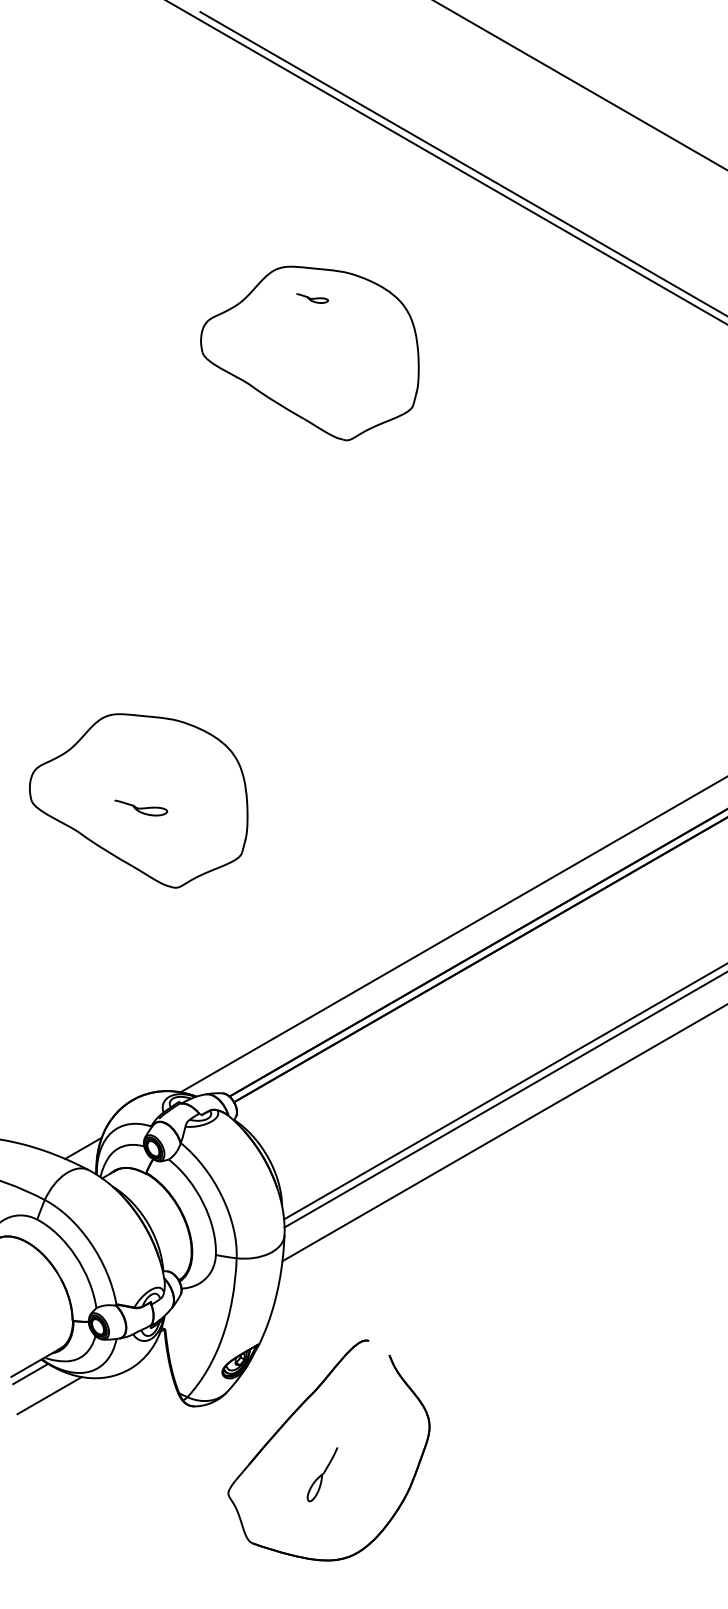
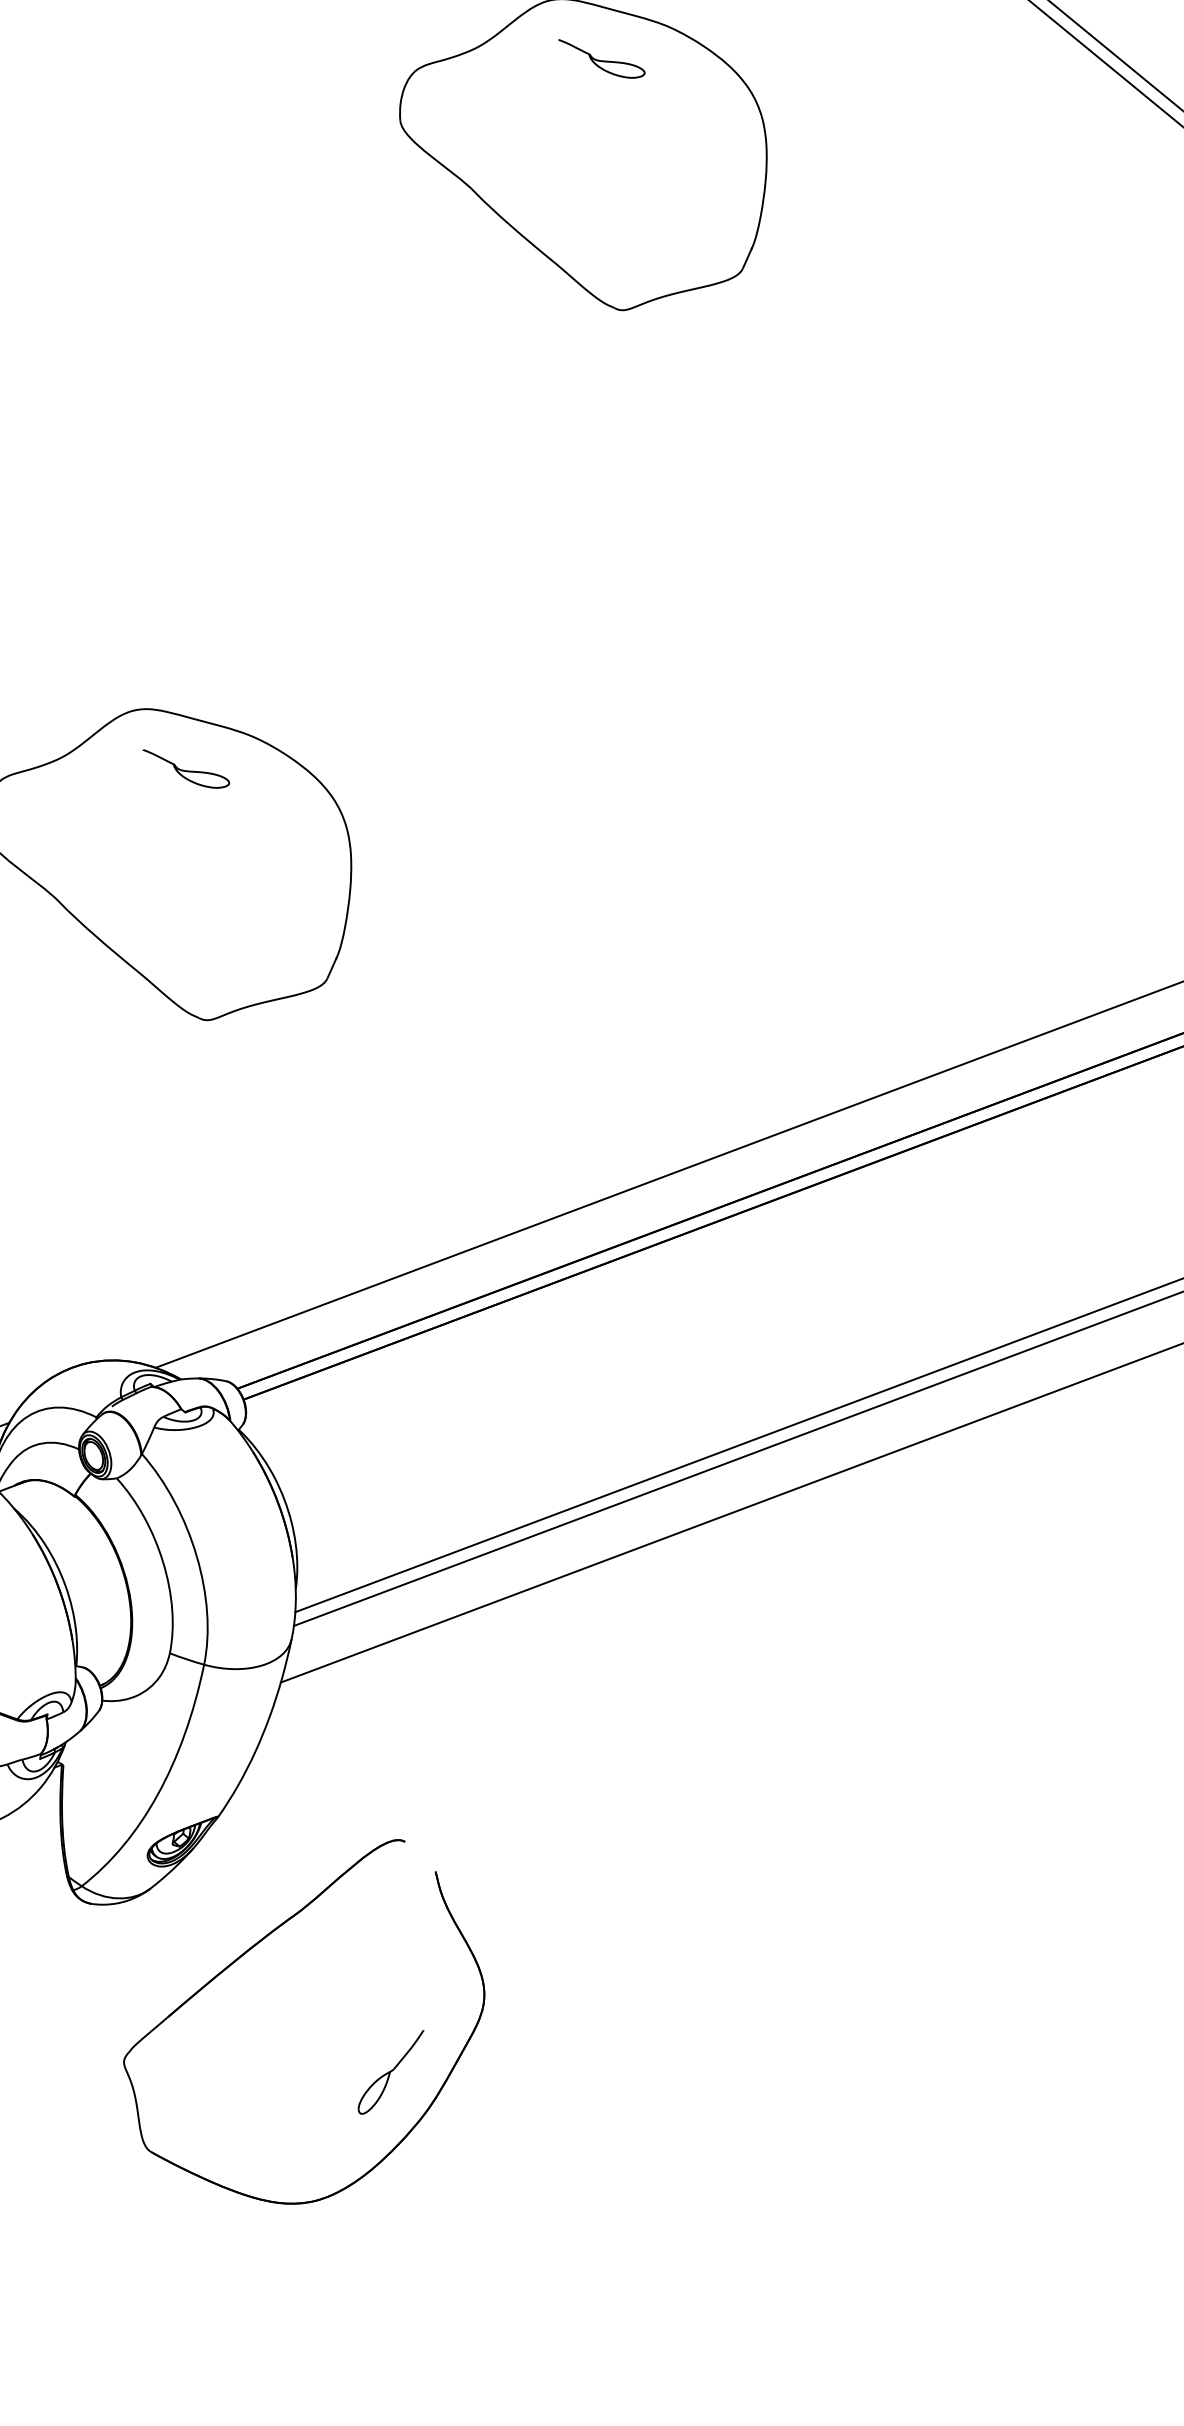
part: (312, 298) -> (601, 60), size x1.67
part: (141, 807) -> (186, 769), moved
part: (322, 1474) -> (390, 2071), moved

